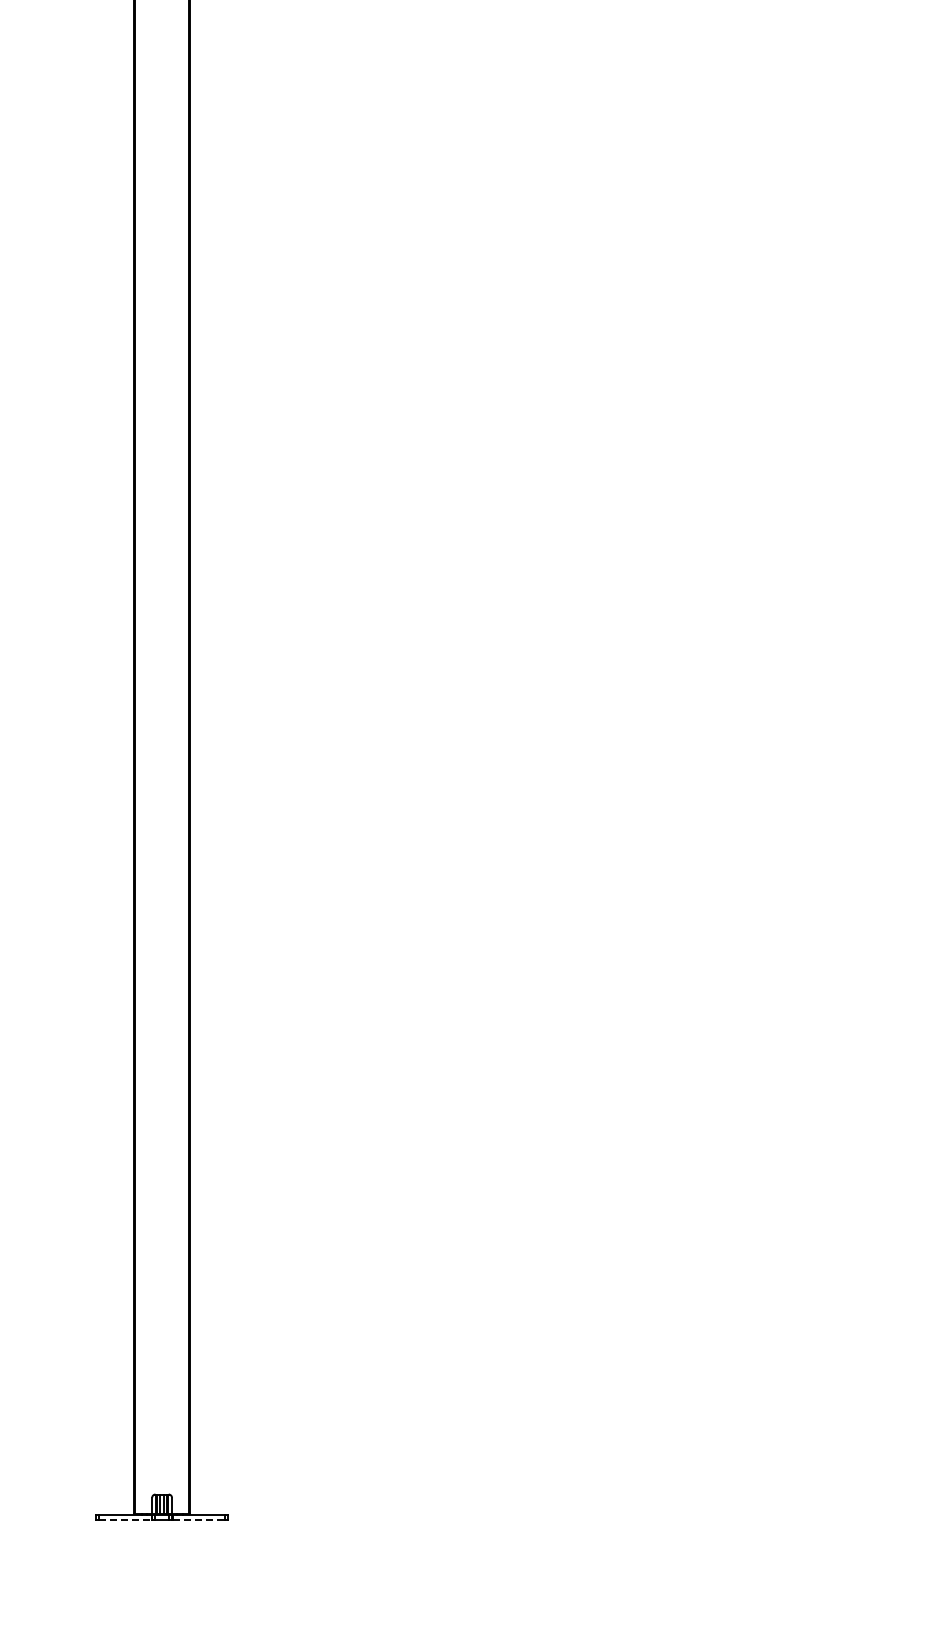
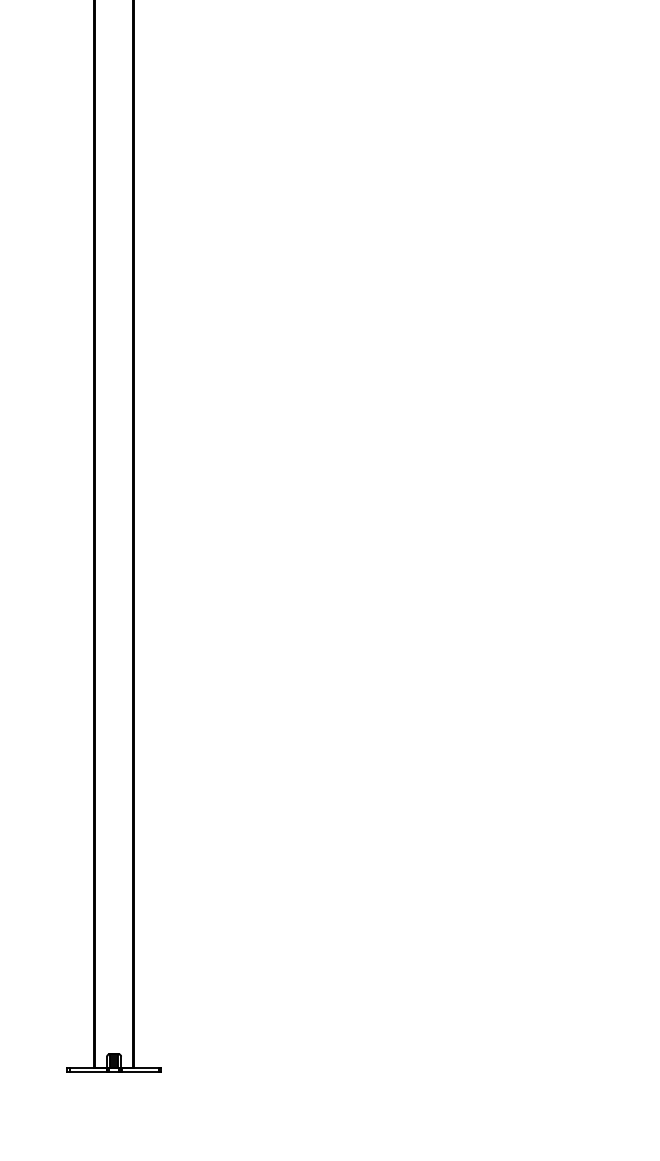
line: (125, 1519) -> (88, 1071), dashed -> solid
line: (199, 1519) -> (140, 1071), dashed -> solid

